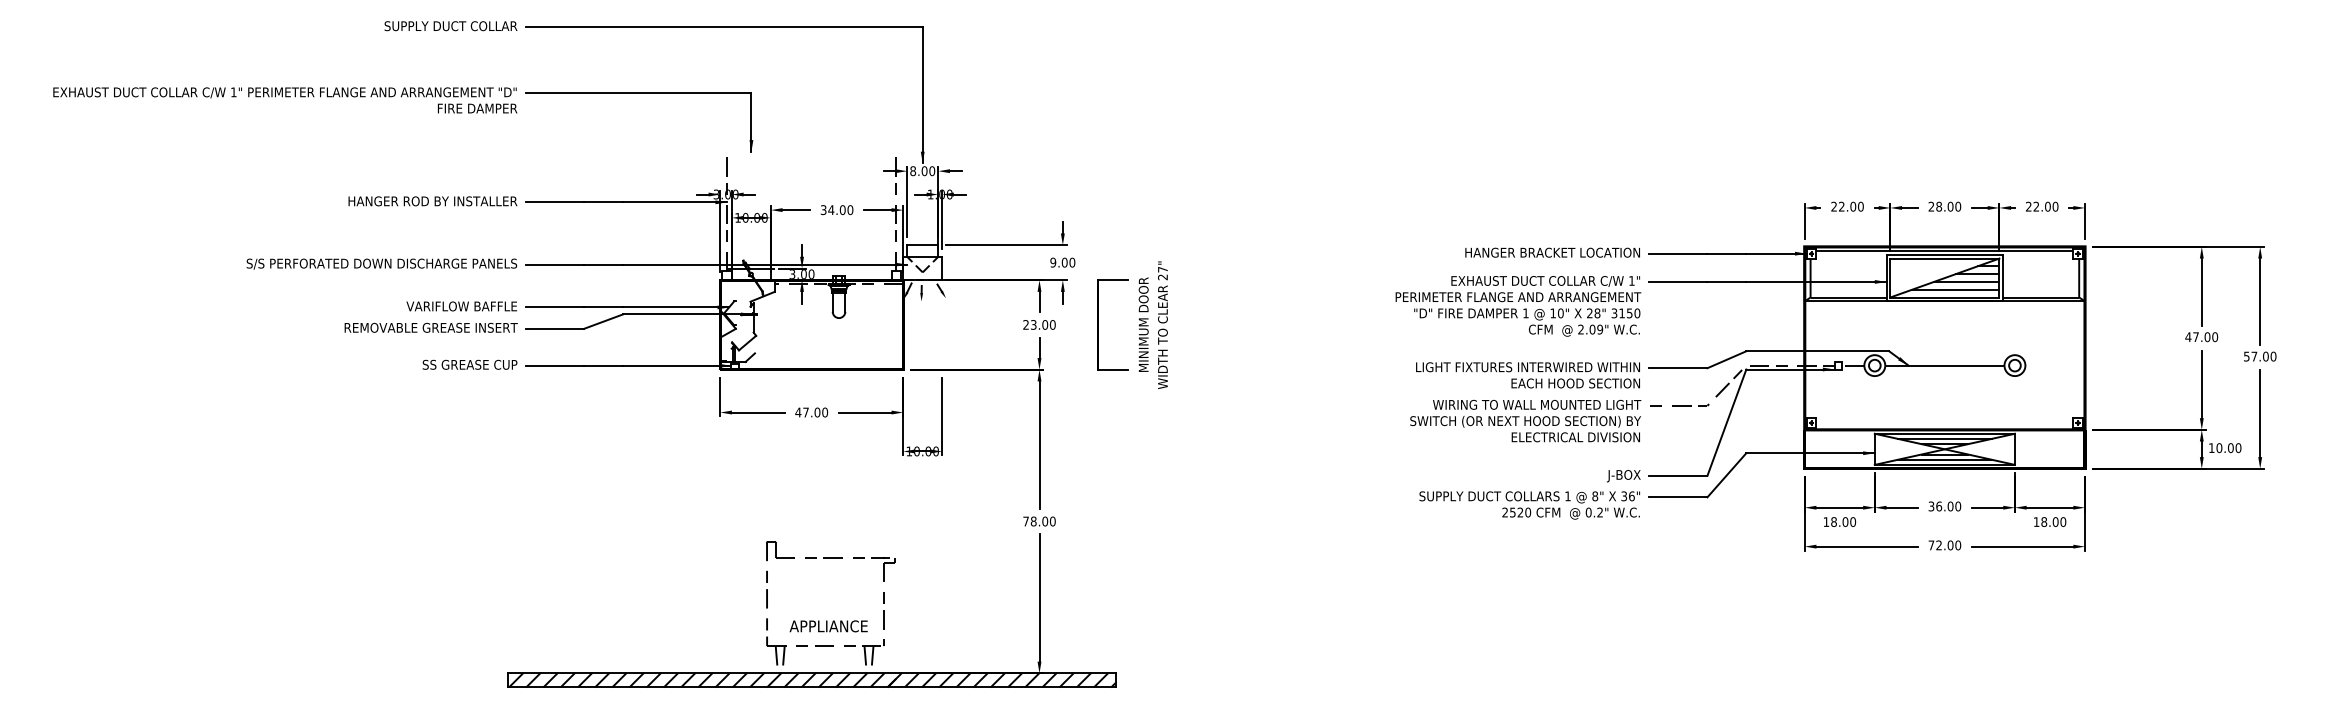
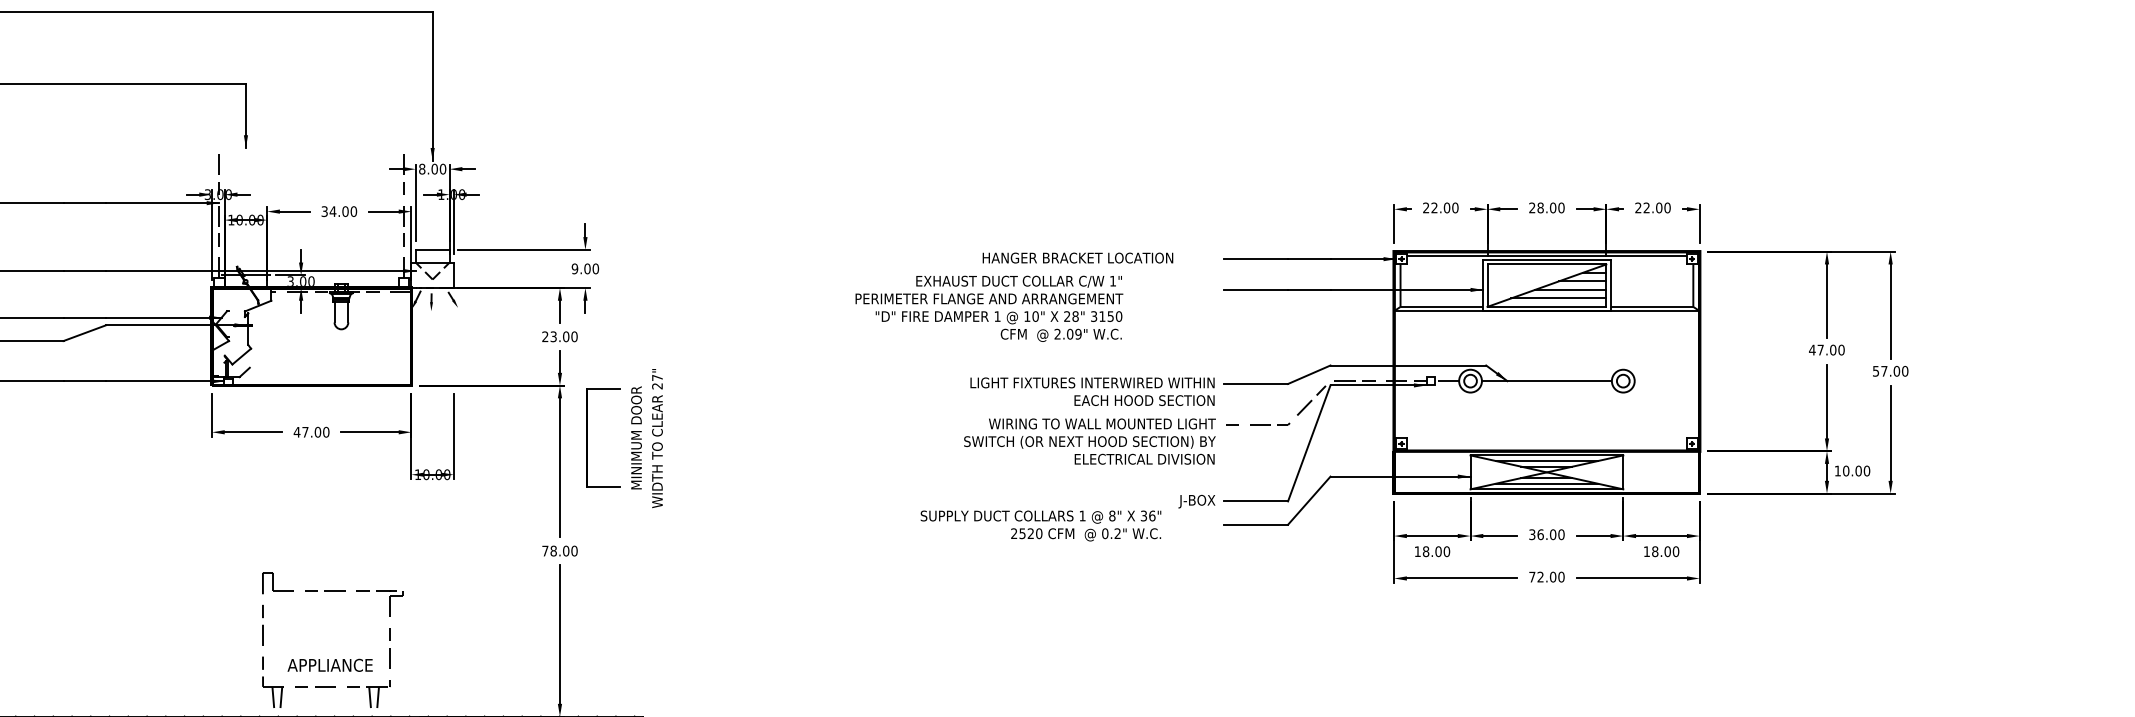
text: (1552, 252) -> (1077, 257), moved
text: (1518, 306) -> (989, 309), moved
part: (1132, 325) -> (624, 438), moved
text: (1529, 505) -> (1040, 525), moved

